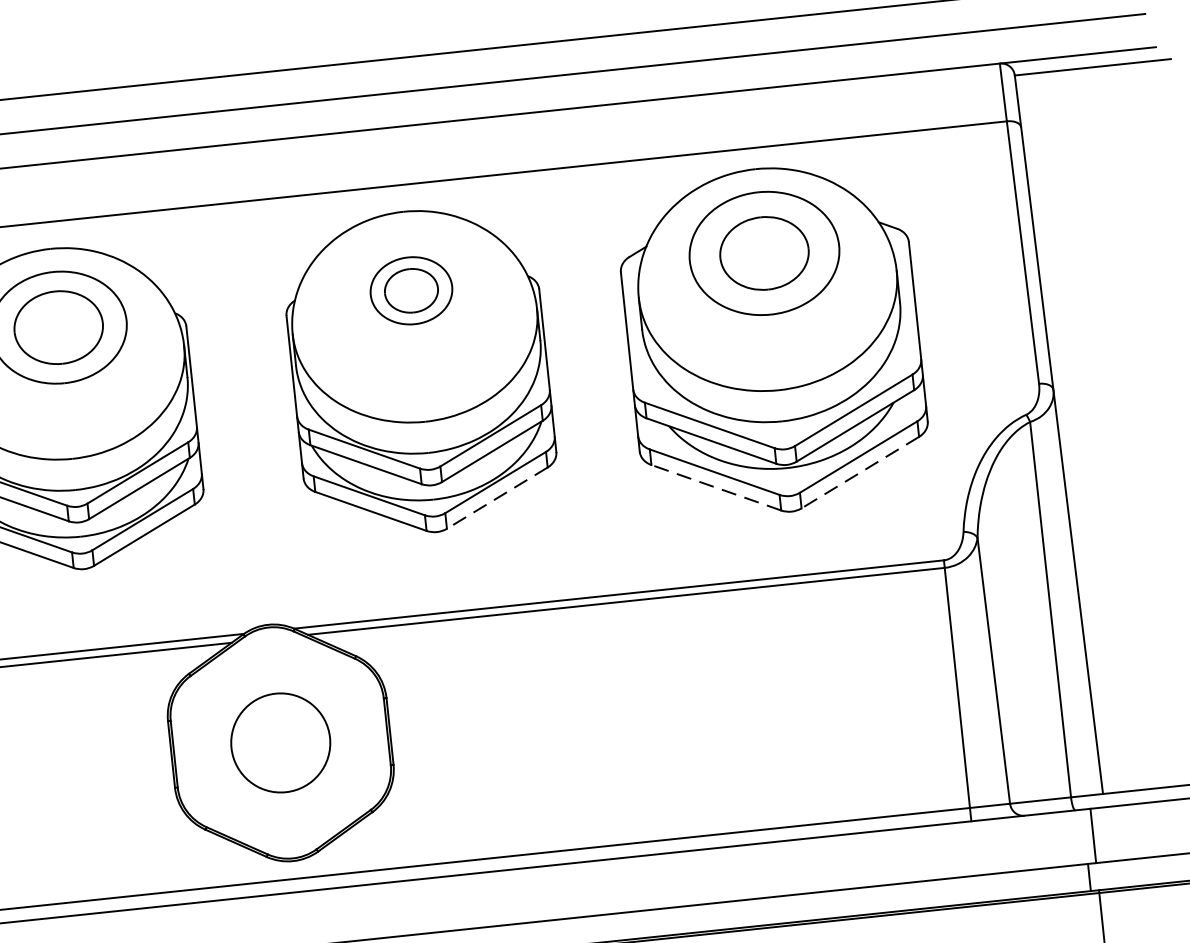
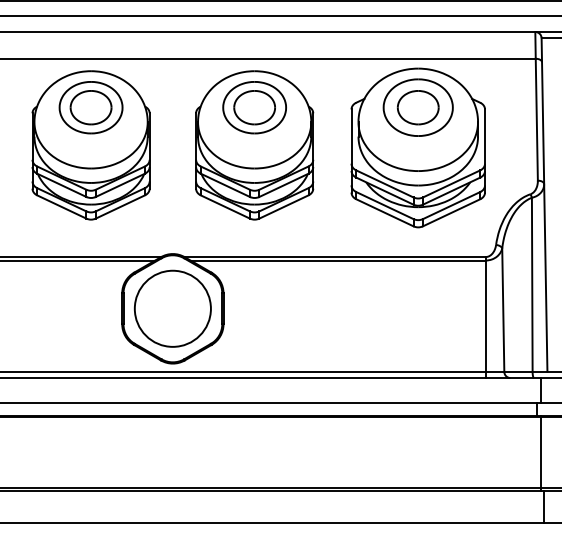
part: (411, 290) -> (254, 107), size x1.67
line: (859, 472) -> (451, 212), dashed -> solid
line: (715, 487) -> (384, 212), dashed -> solid
line: (496, 499) -> (283, 207), dashed -> solid
circle: (279, 742) -> (172, 308), size x1.67

